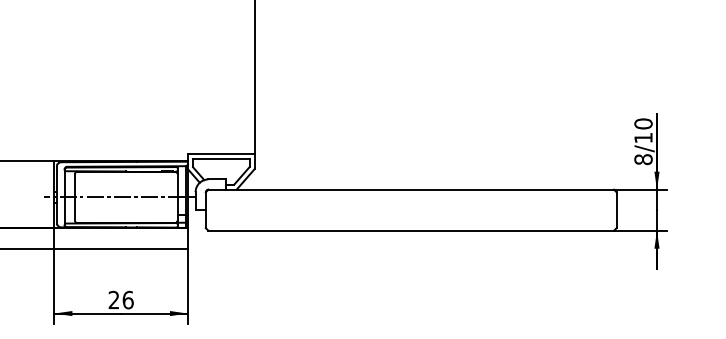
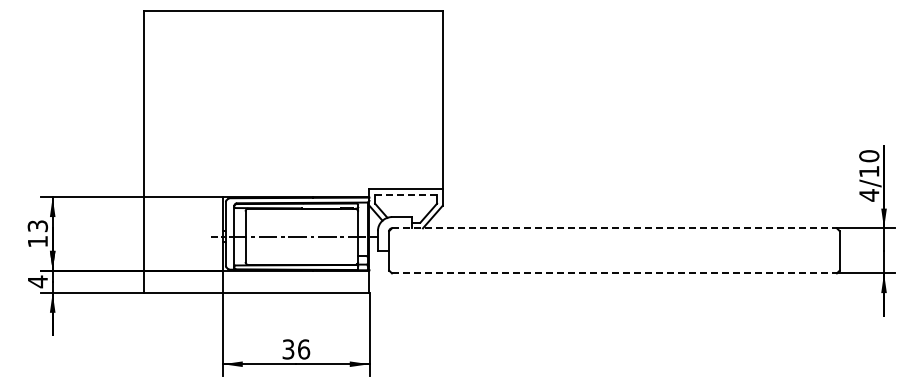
line: (221, 158) -> (406, 194), solid -> dashed
text: (643, 159) -> (869, 195), 8/10 -> 4/10
line: (411, 189) -> (614, 228), solid -> dashed
line: (411, 230) -> (614, 273), solid -> dashed
text: (114, 300) -> (288, 349), 26 -> 36

